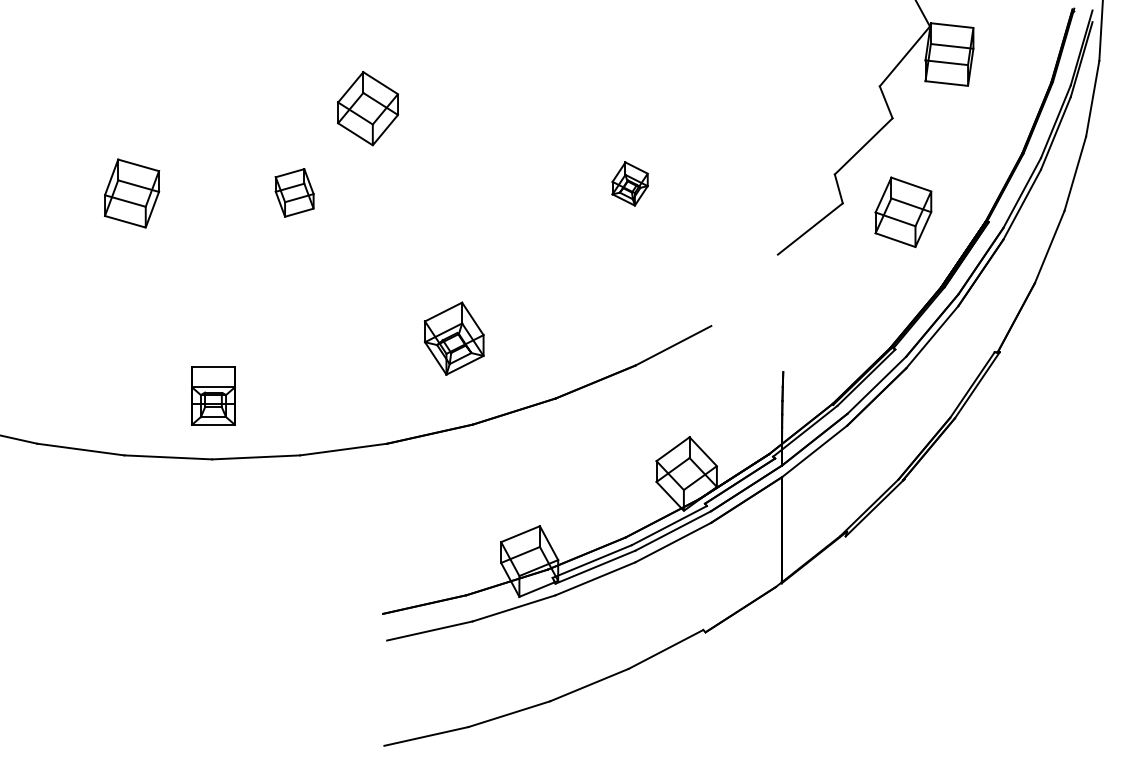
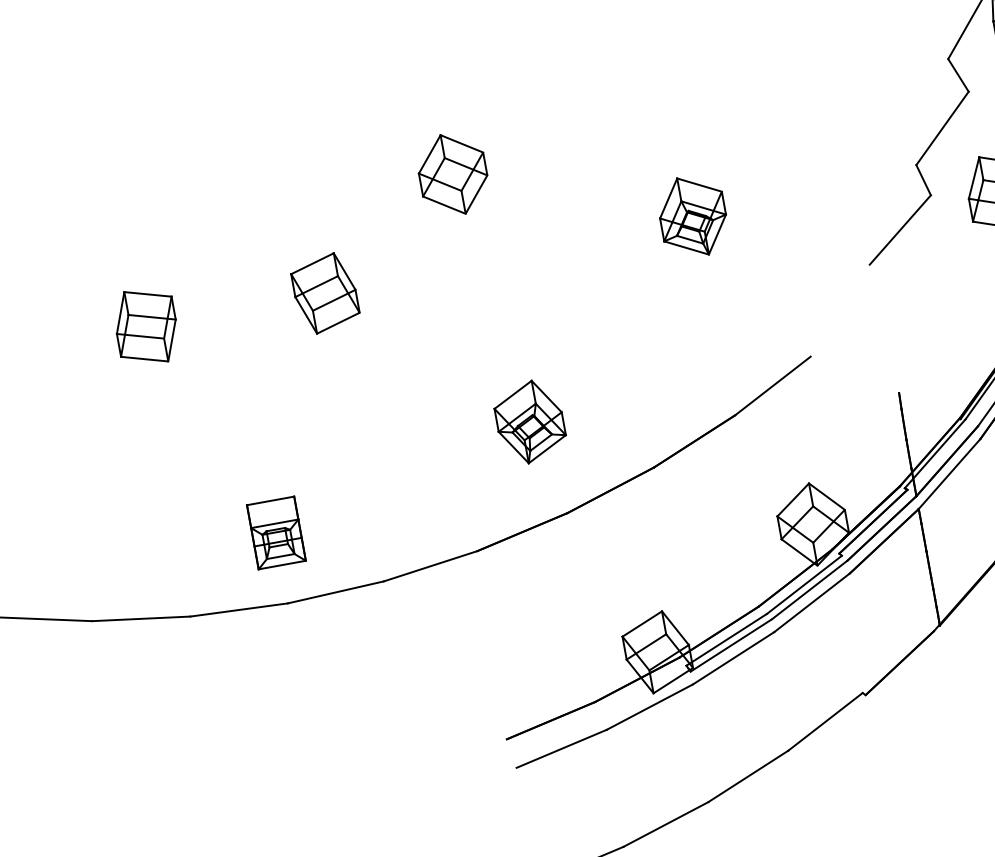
part: (368, 108) -> (453, 174), moved
part: (629, 183) -> (692, 216), size x1.67
part: (294, 192) -> (325, 293), size x1.43

